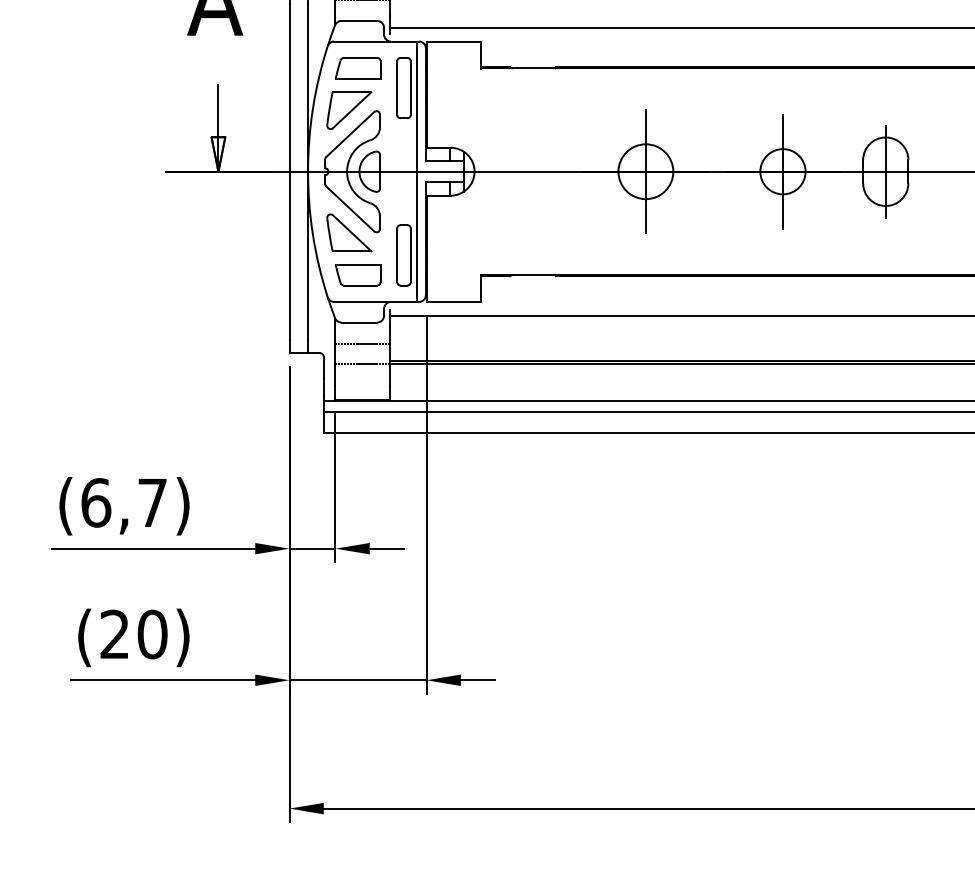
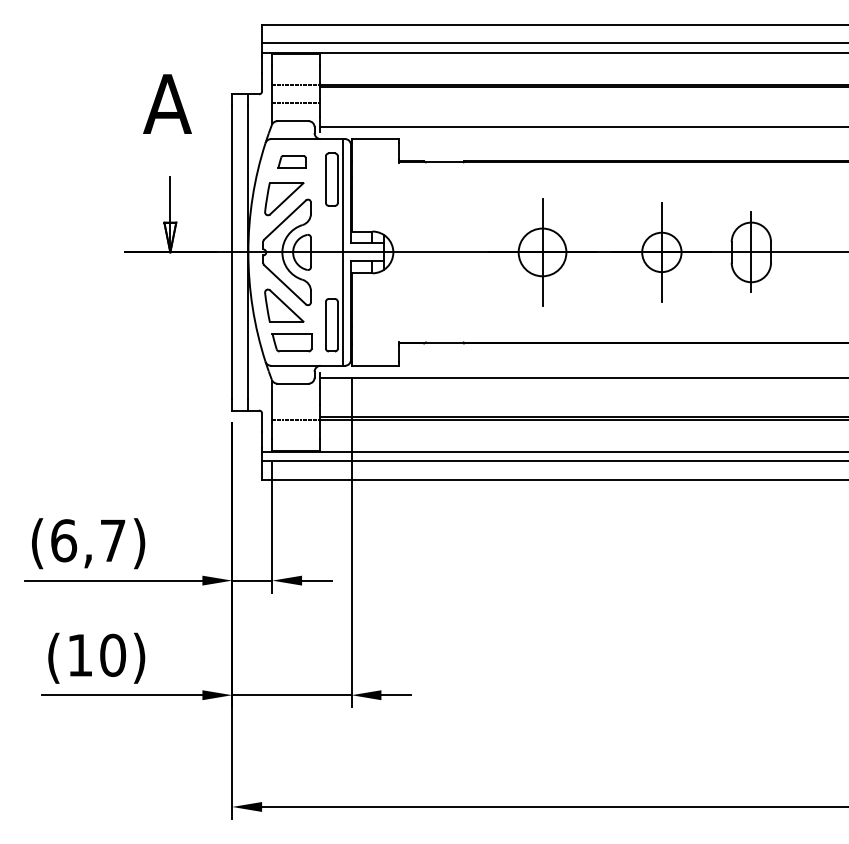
part: (357, 67) -> (291, 161), size x0.7
line: (362, 344) -> (295, 402), removed
text: (114, 633) -> (79, 654), (20) -> (10)

